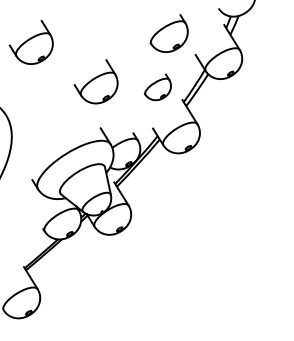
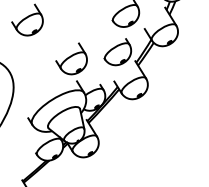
part: (95, 81) -> (71, 58), moved
part: (157, 87) -> (117, 52), size x1.43

